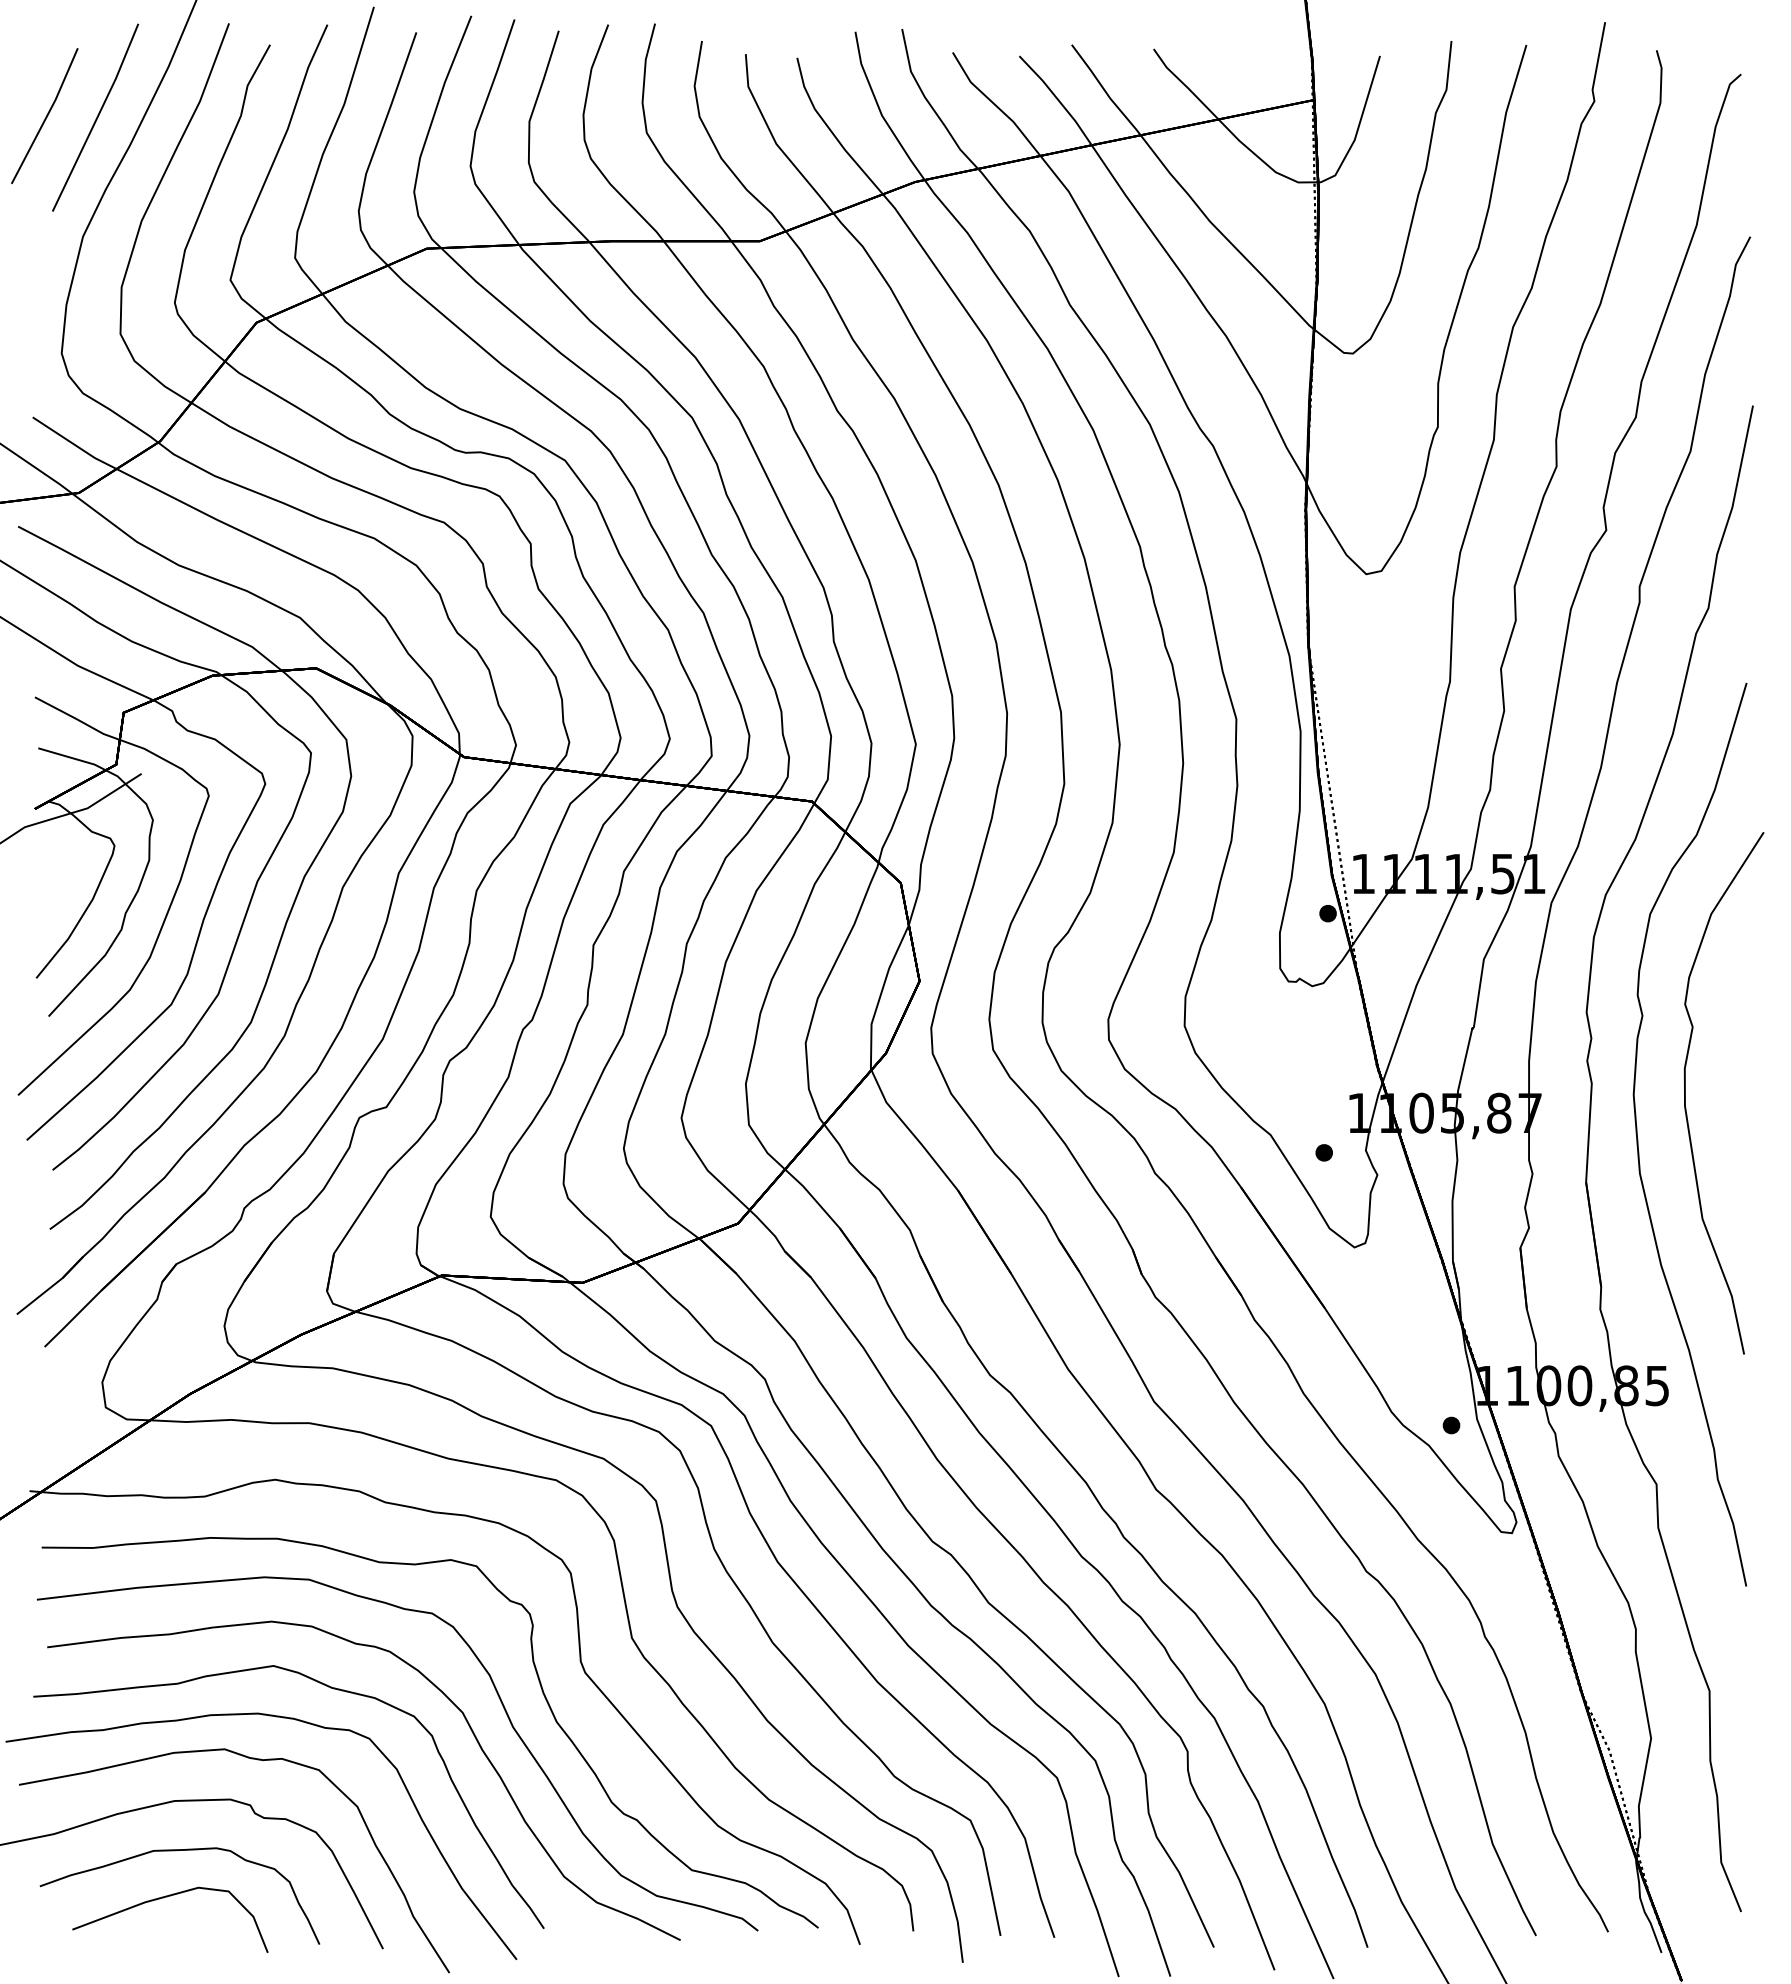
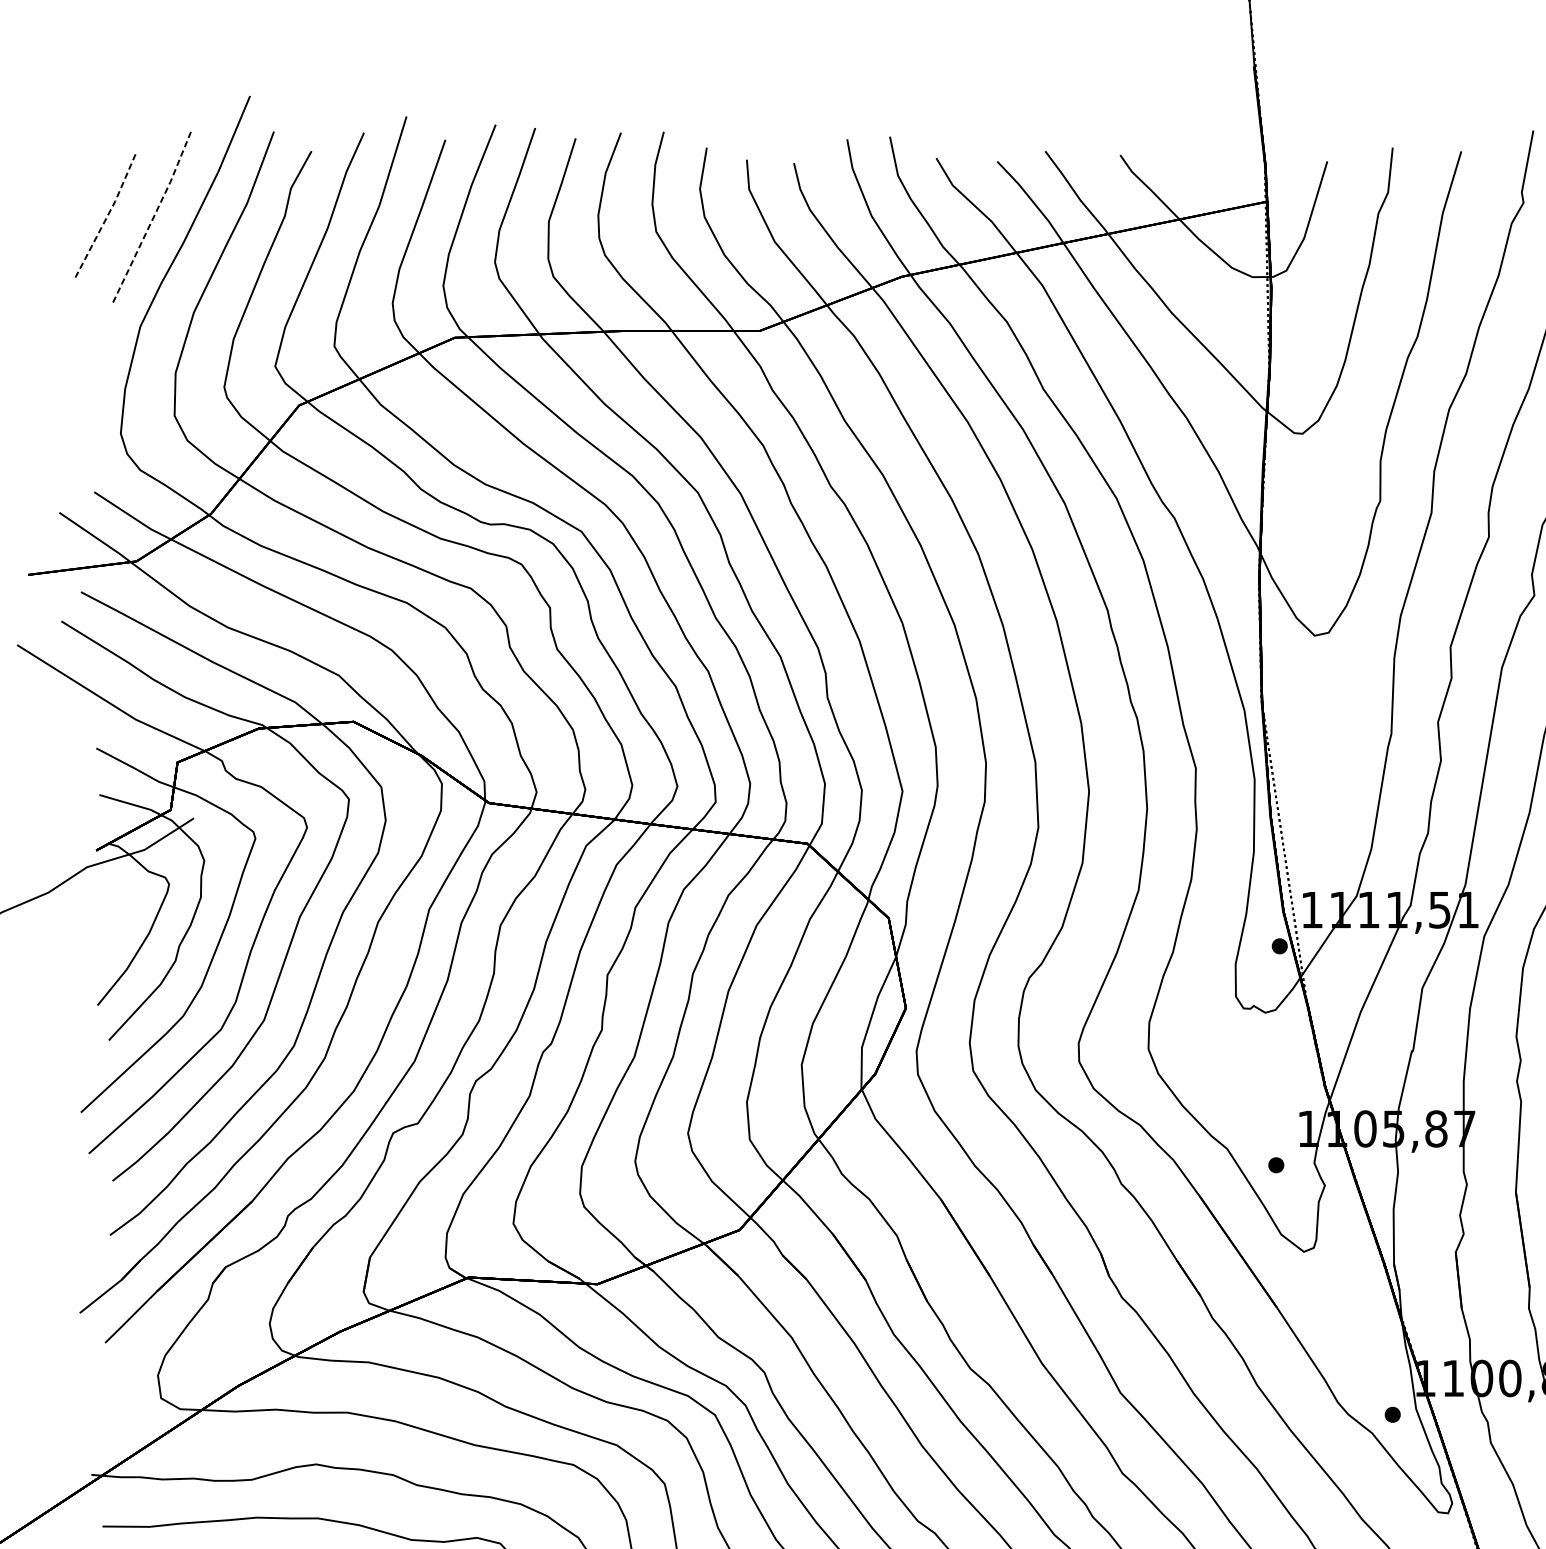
line: (46, 116) -> (106, 216), solid -> dashed
line: (97, 118) -> (153, 218), solid -> dashed

